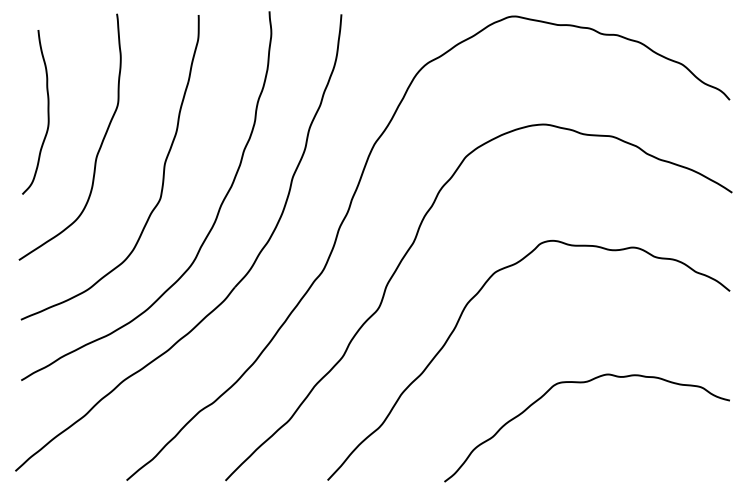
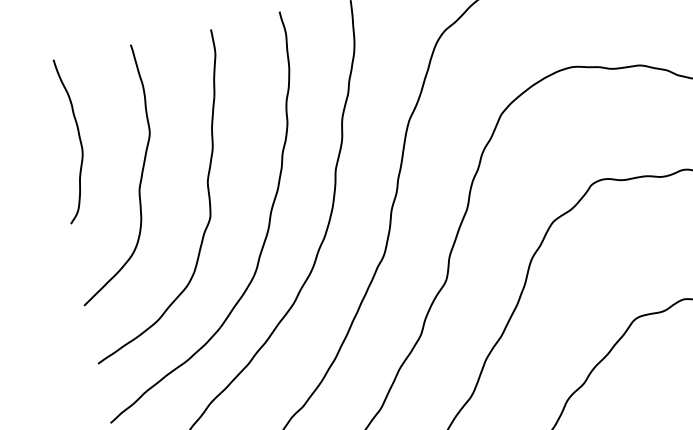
curve: (47, 112) -> (79, 138), moved

